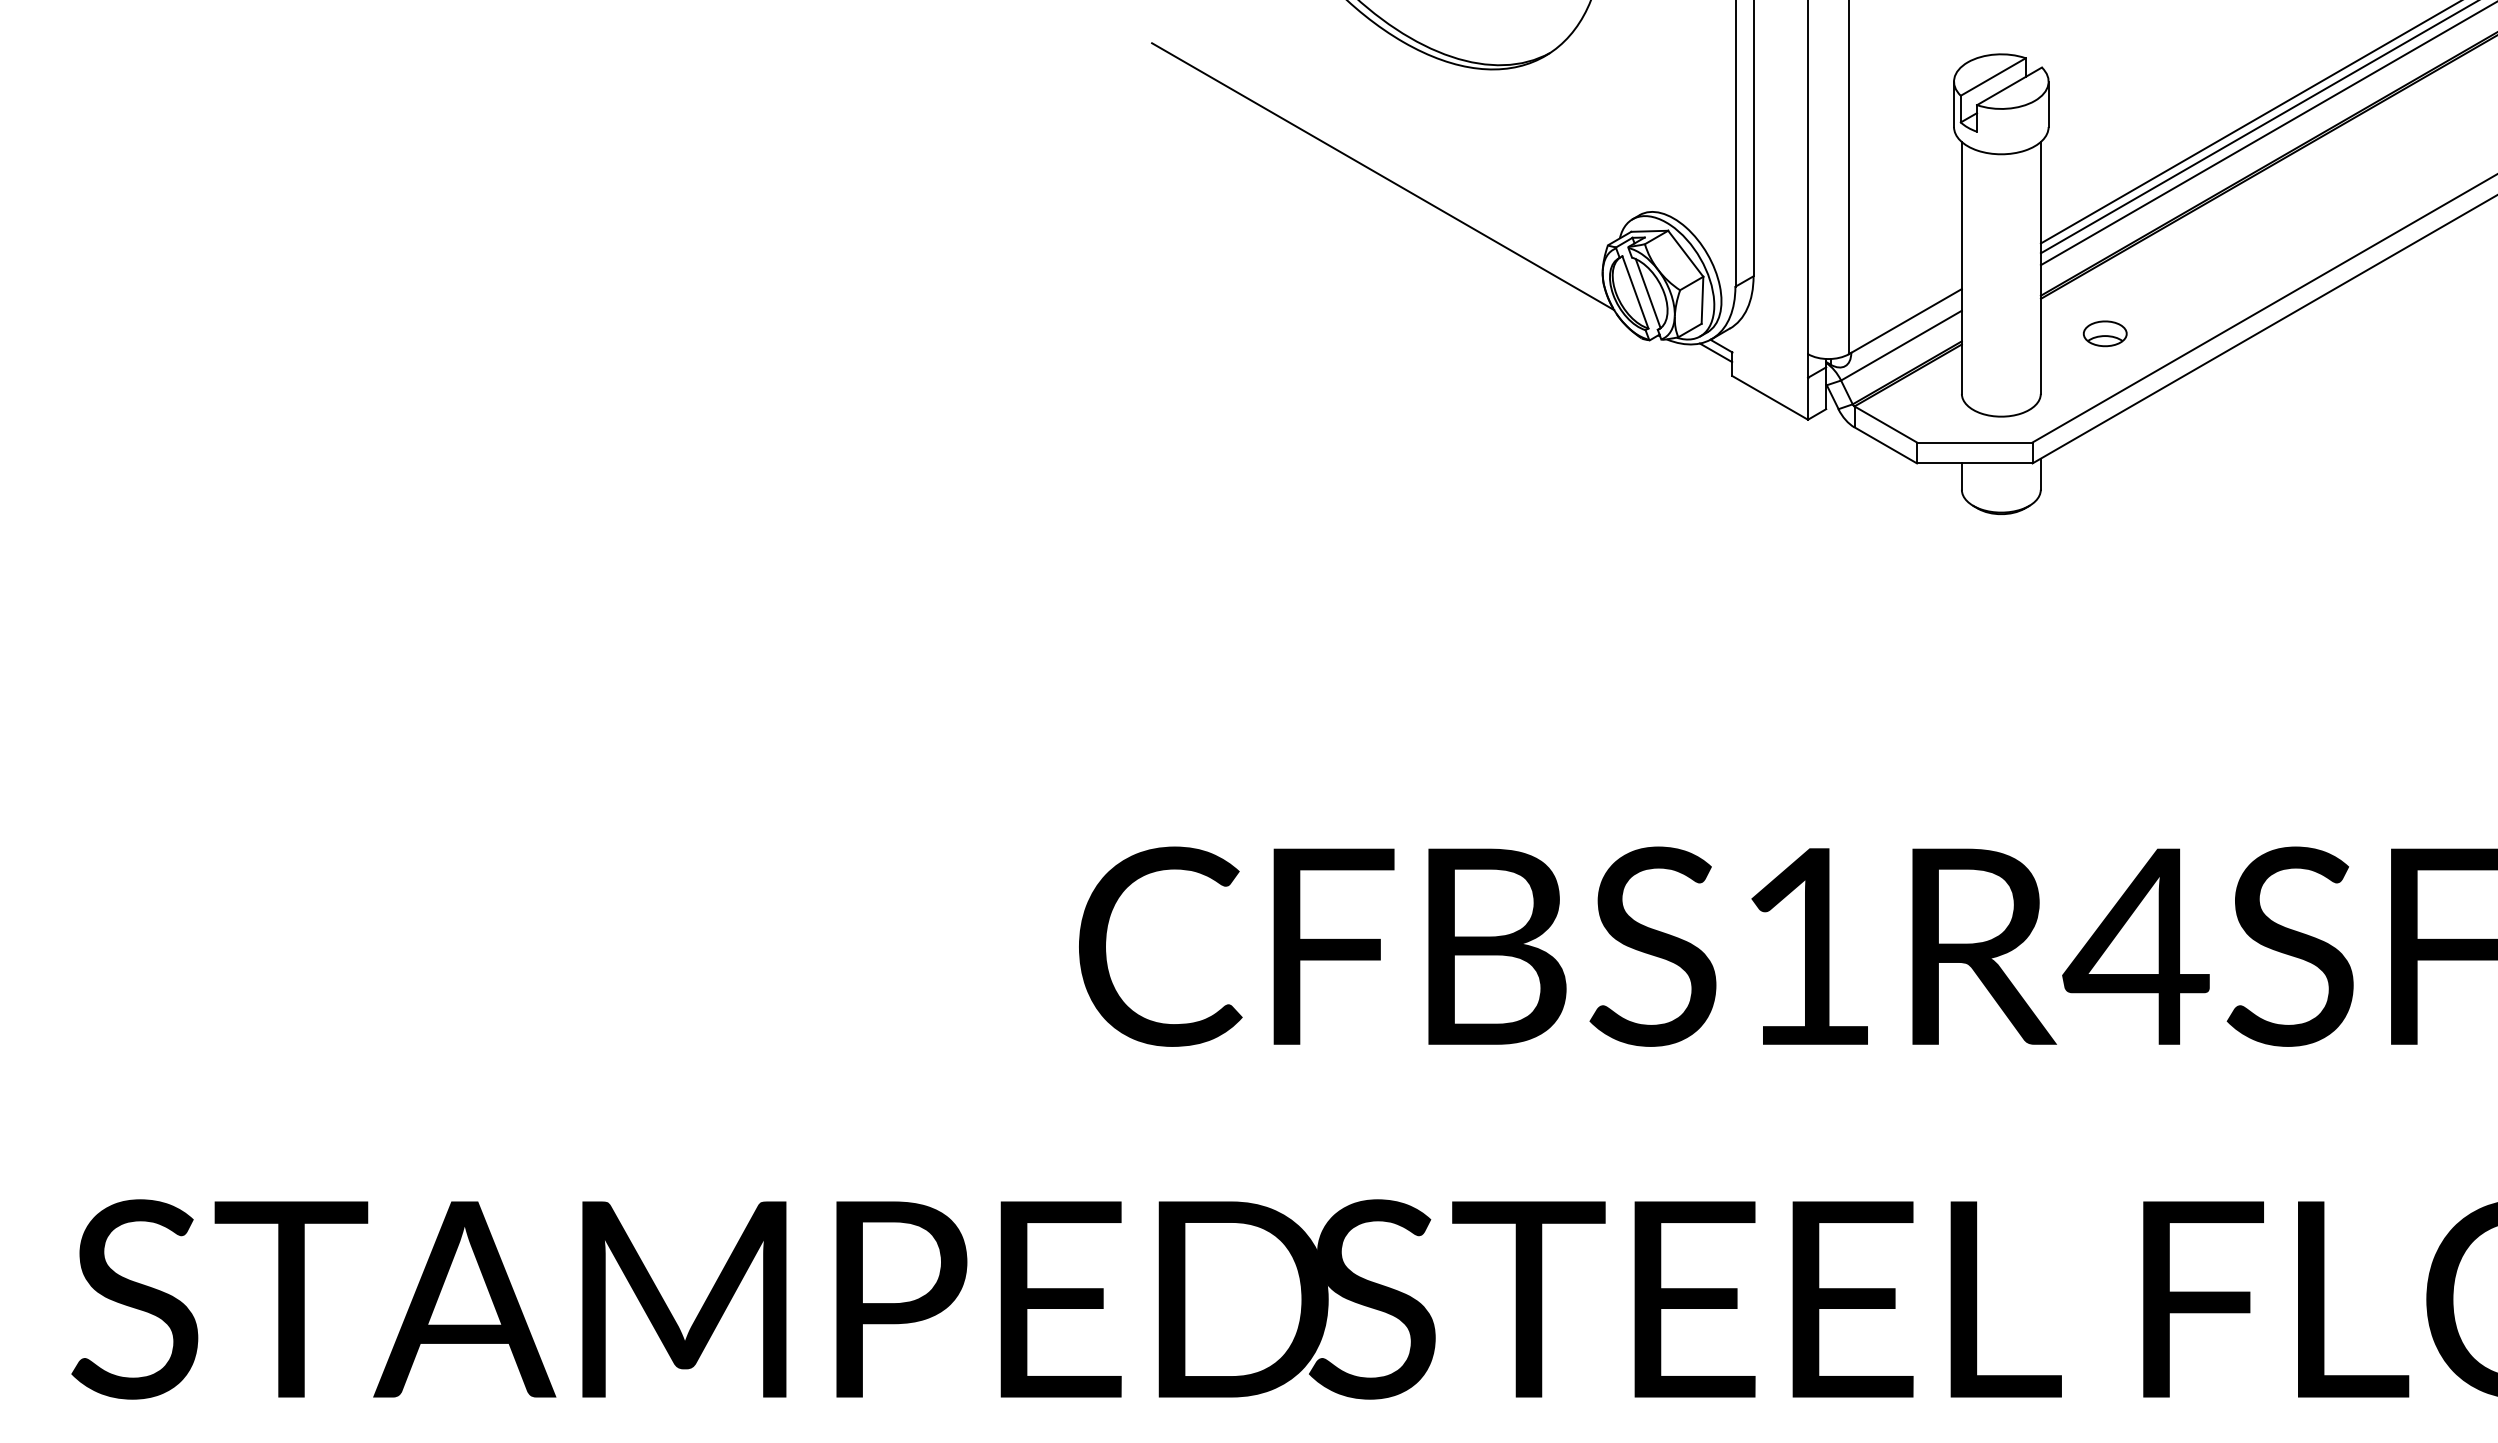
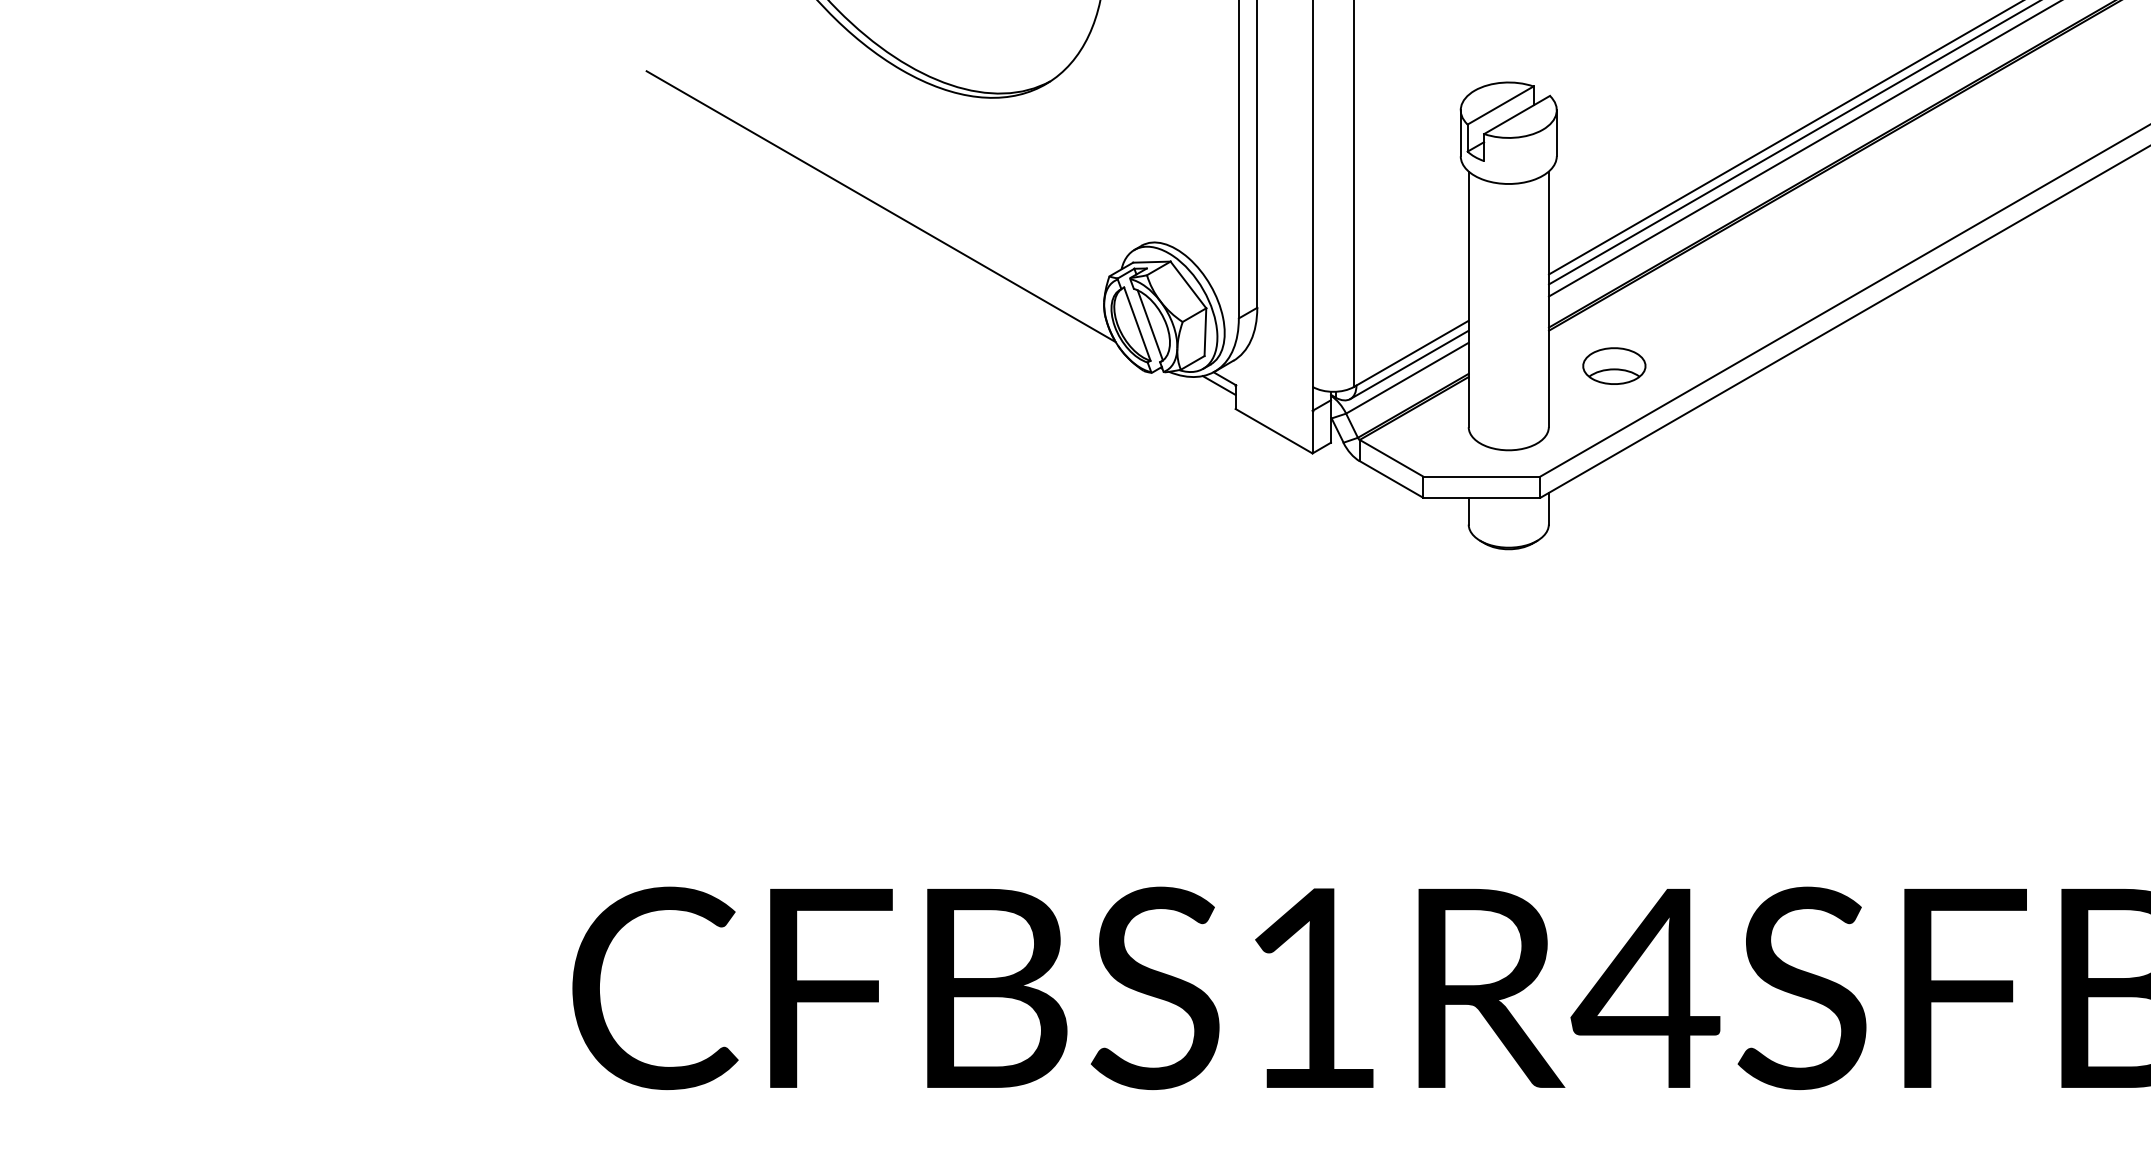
line: (1903, 332) -> (1409, 364), added
part: (2104, 333) -> (1613, 365), size x1.43

